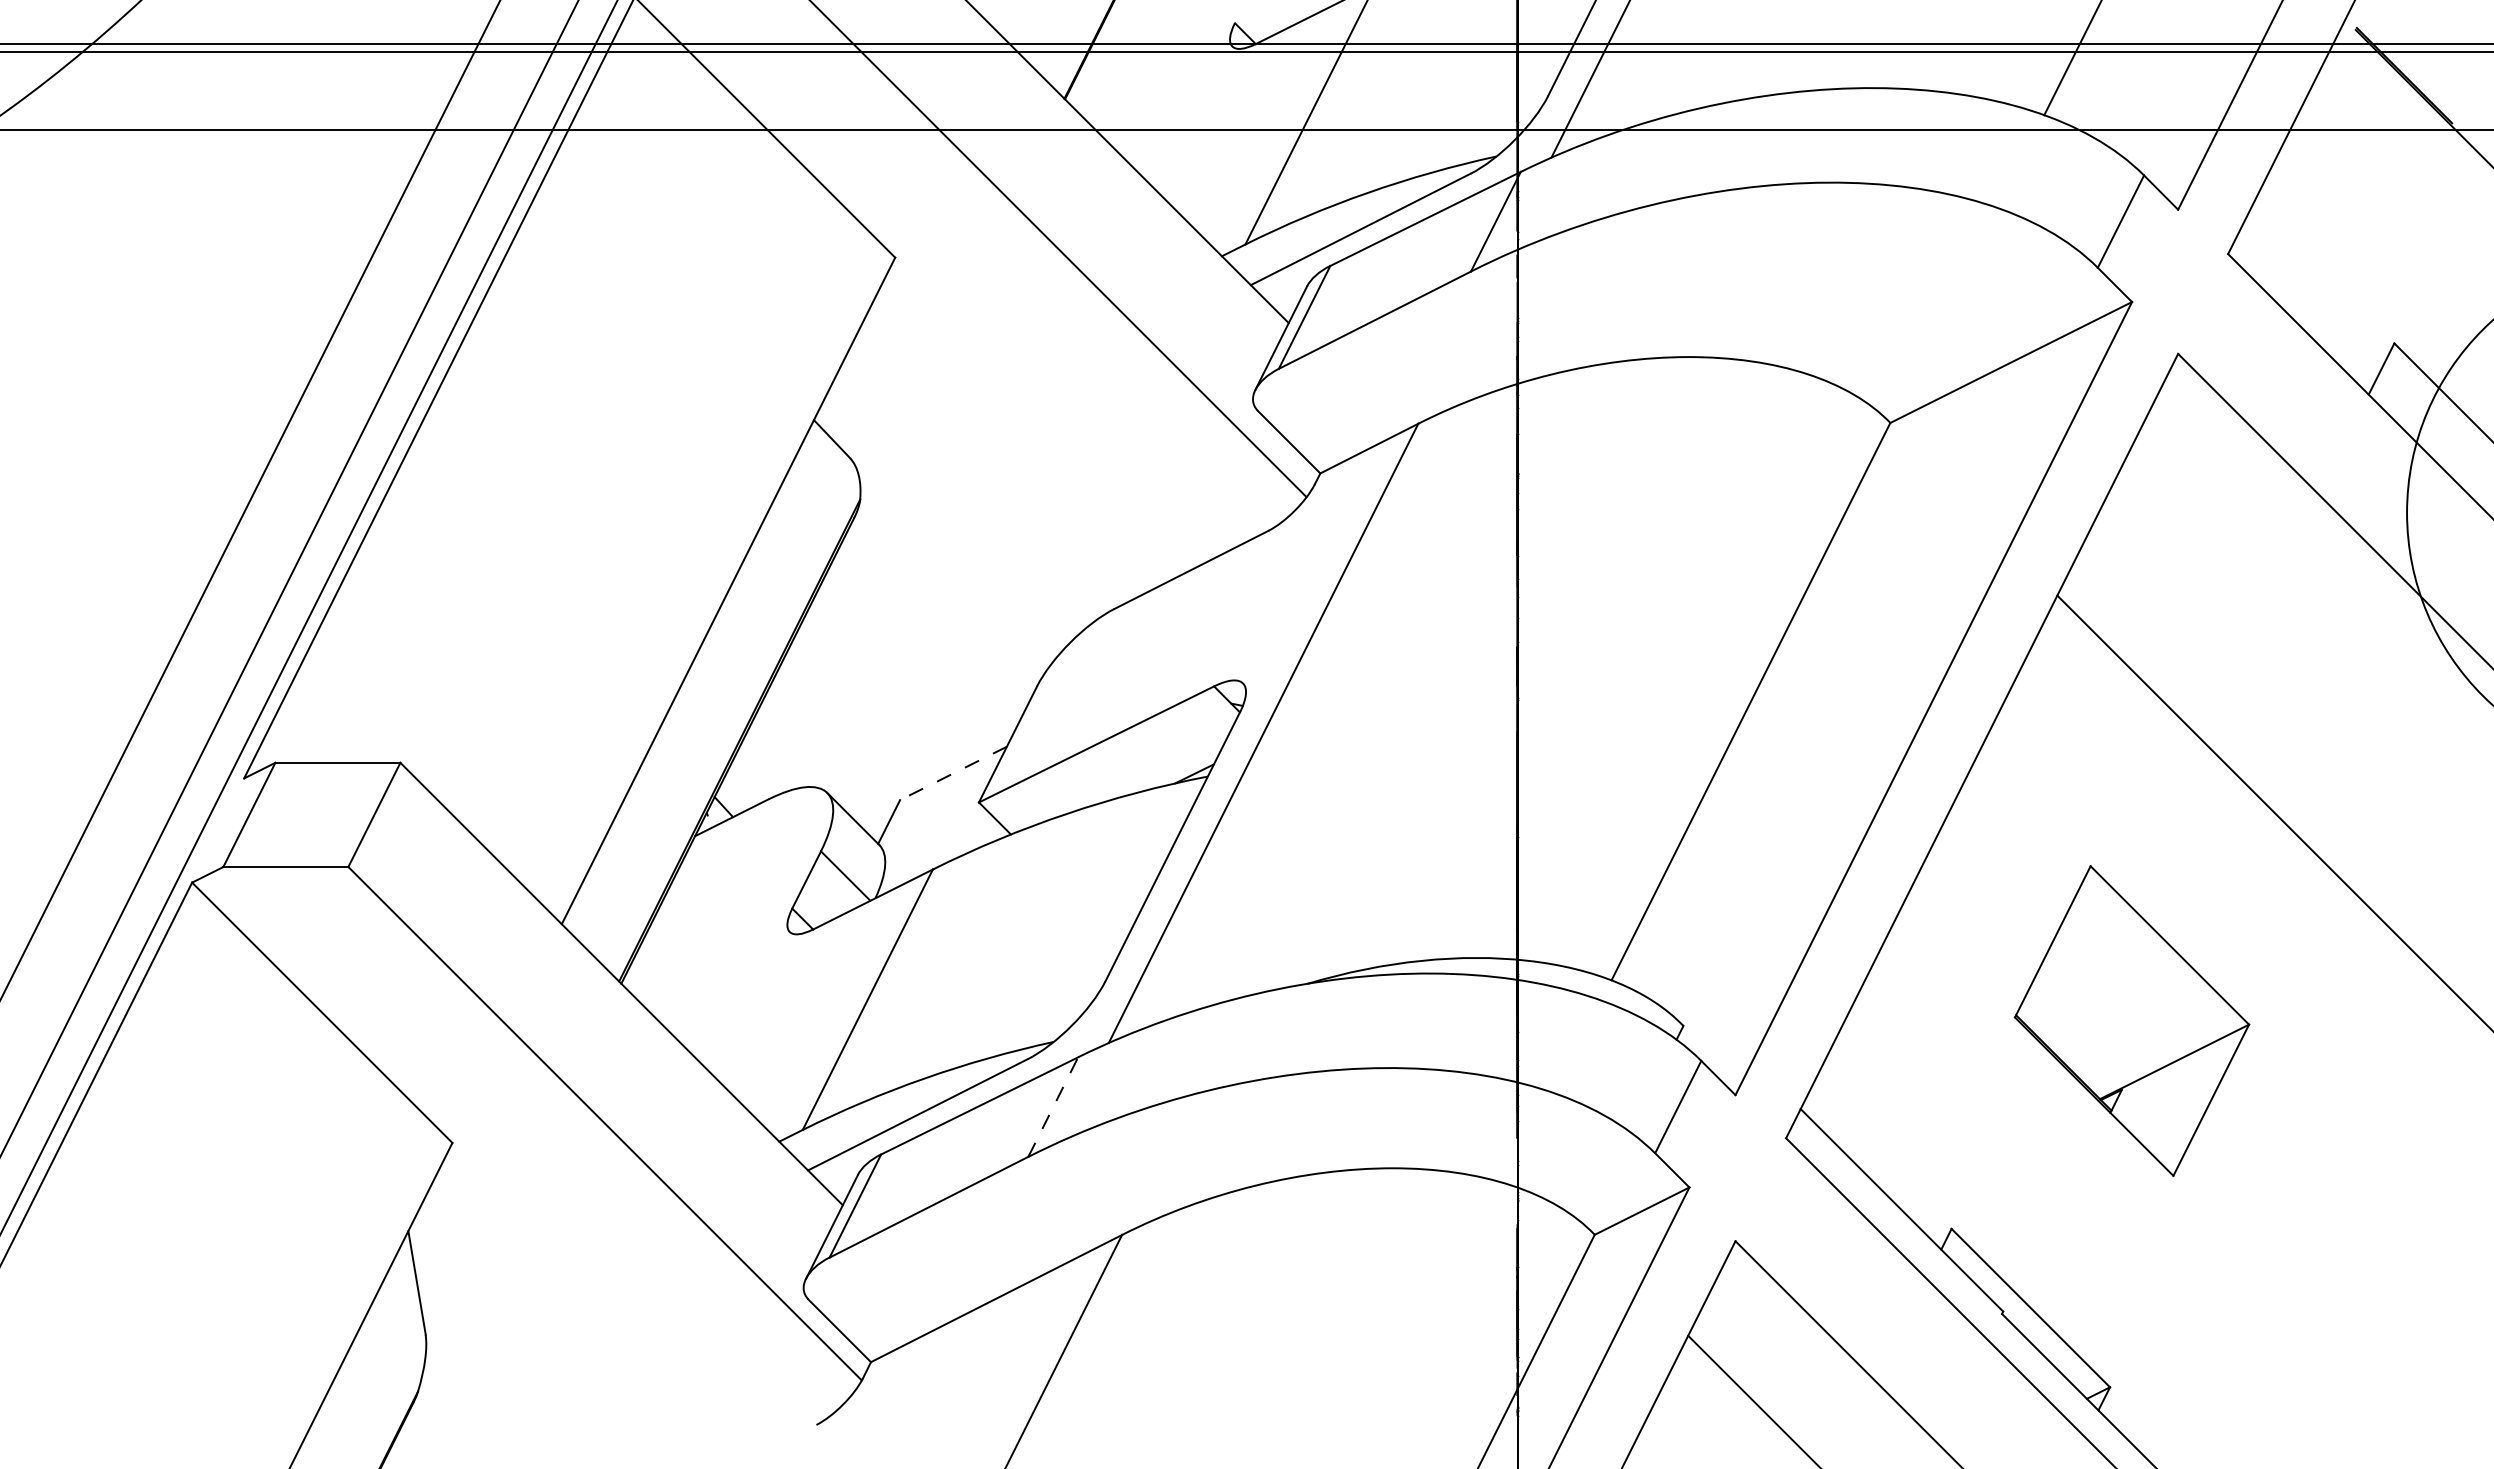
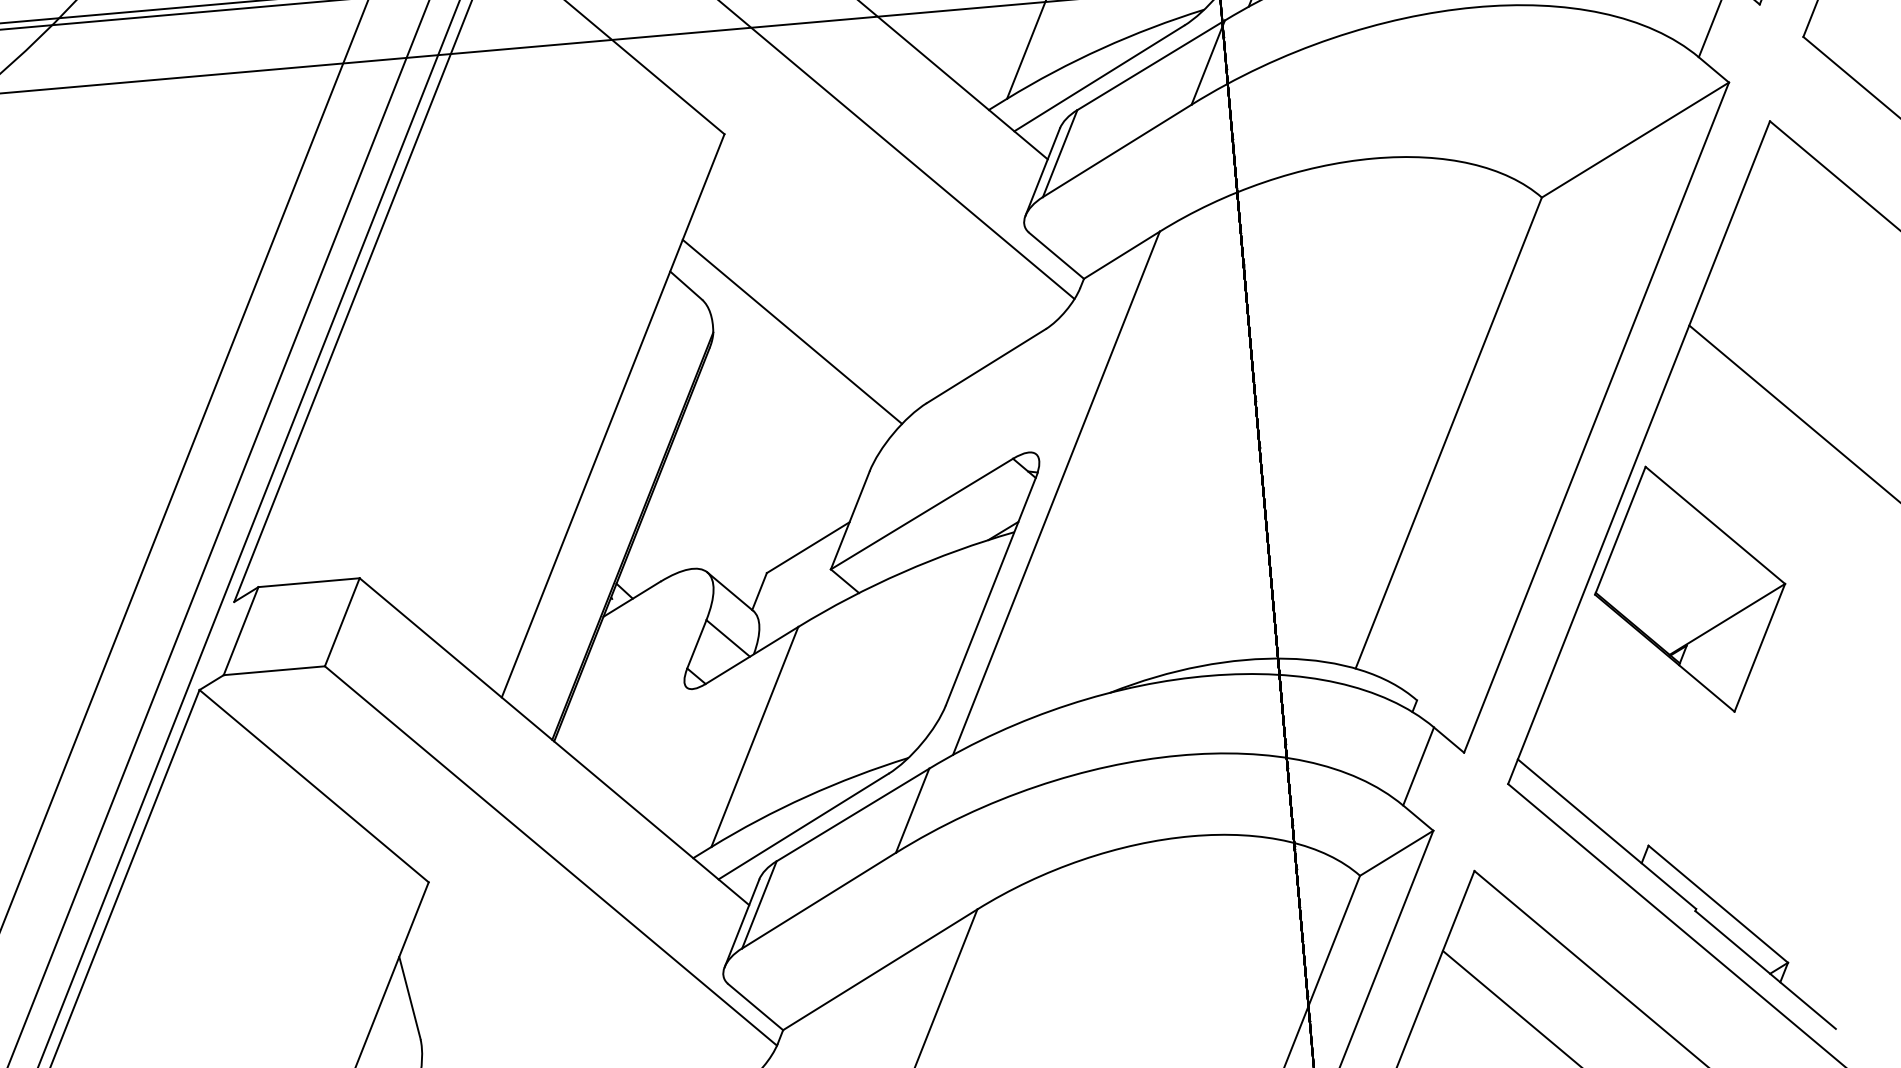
line: (956, 506) -> (791, 331), added
line: (953, 773) -> (808, 547), dashed -> solid
part: (2131, 1020) -> (1689, 588), moved
line: (1053, 1107) -> (912, 811), dashed -> solid

